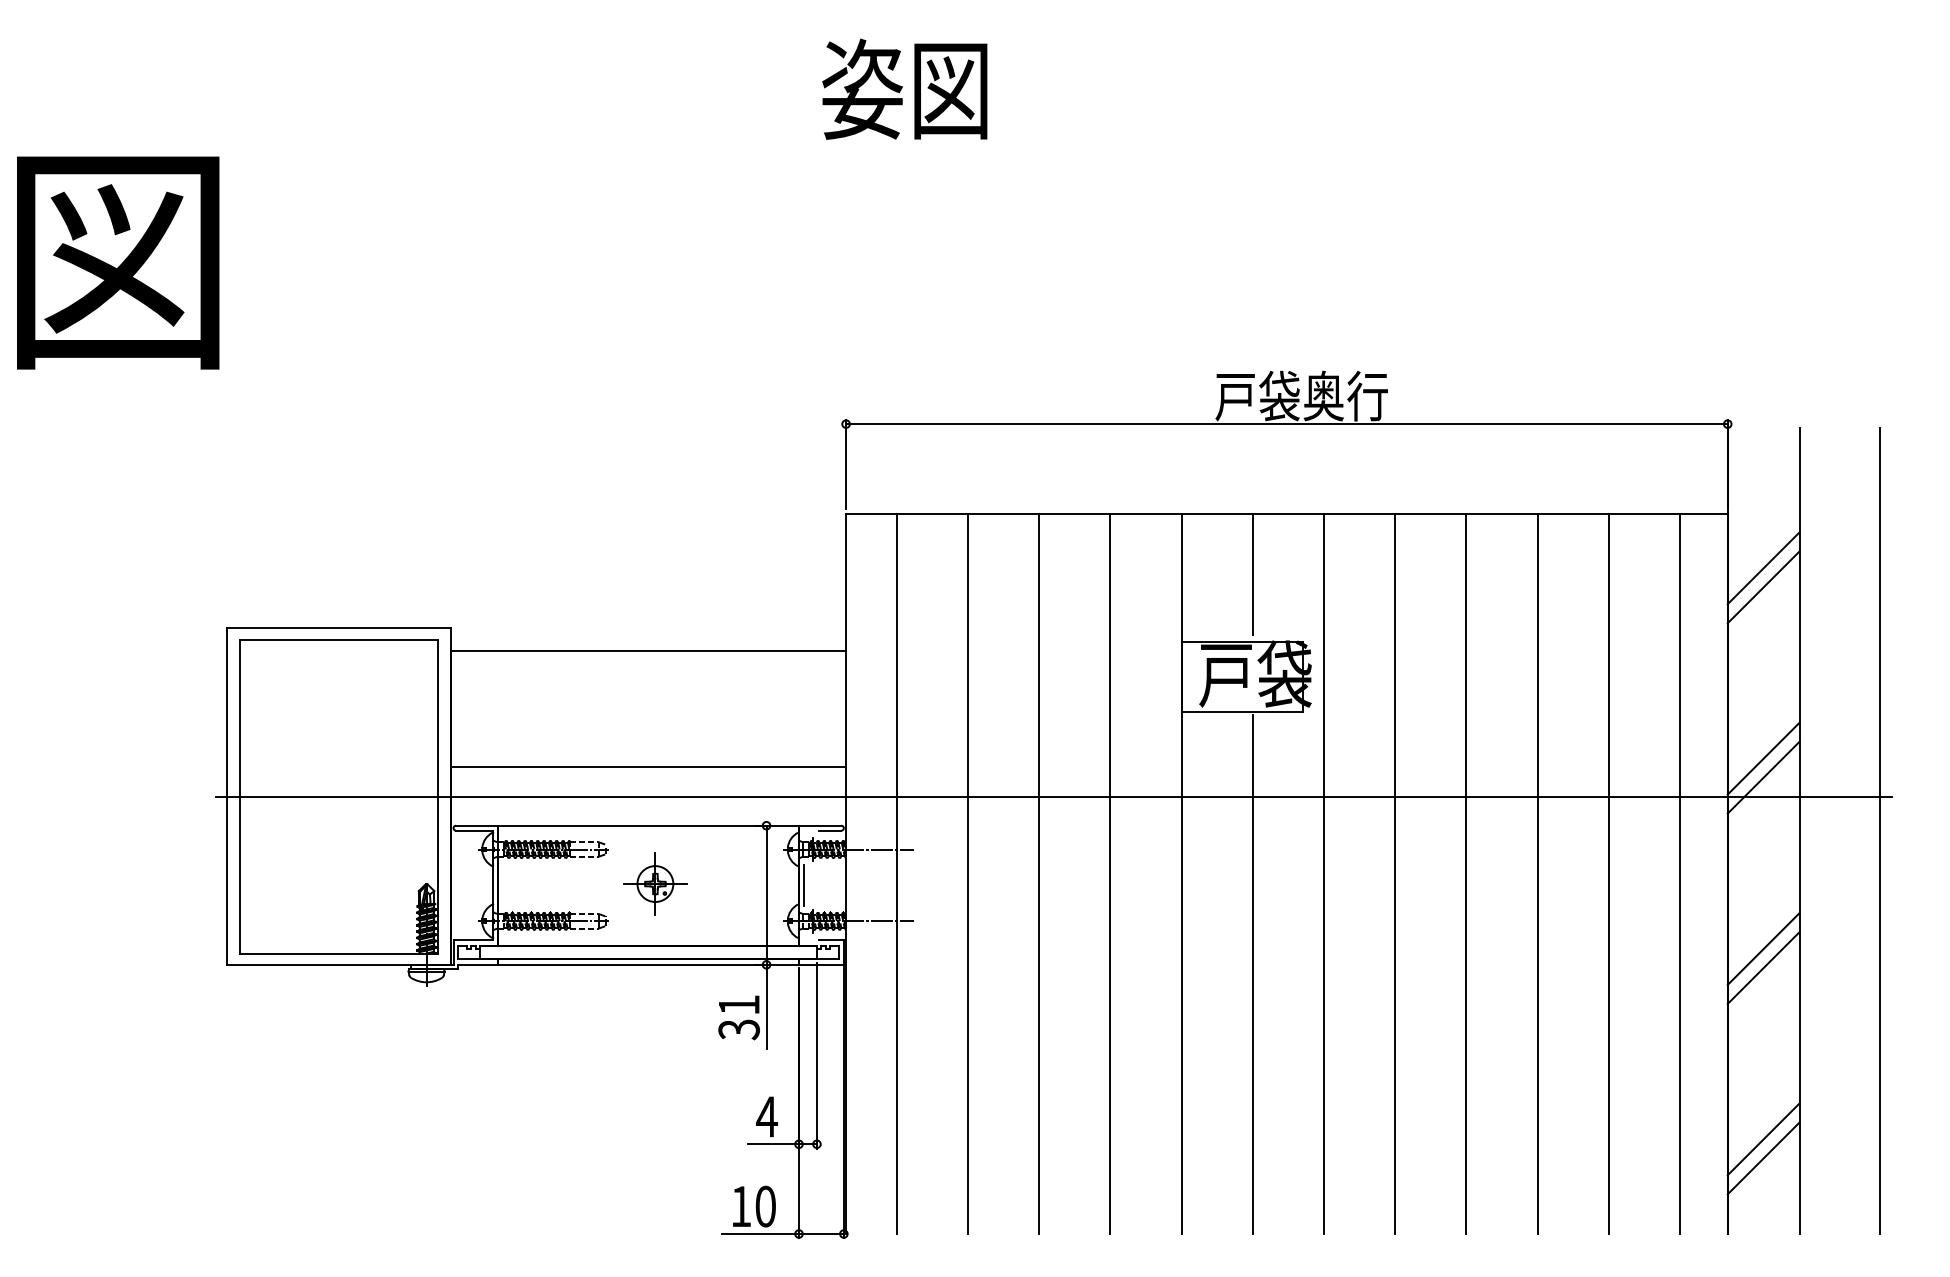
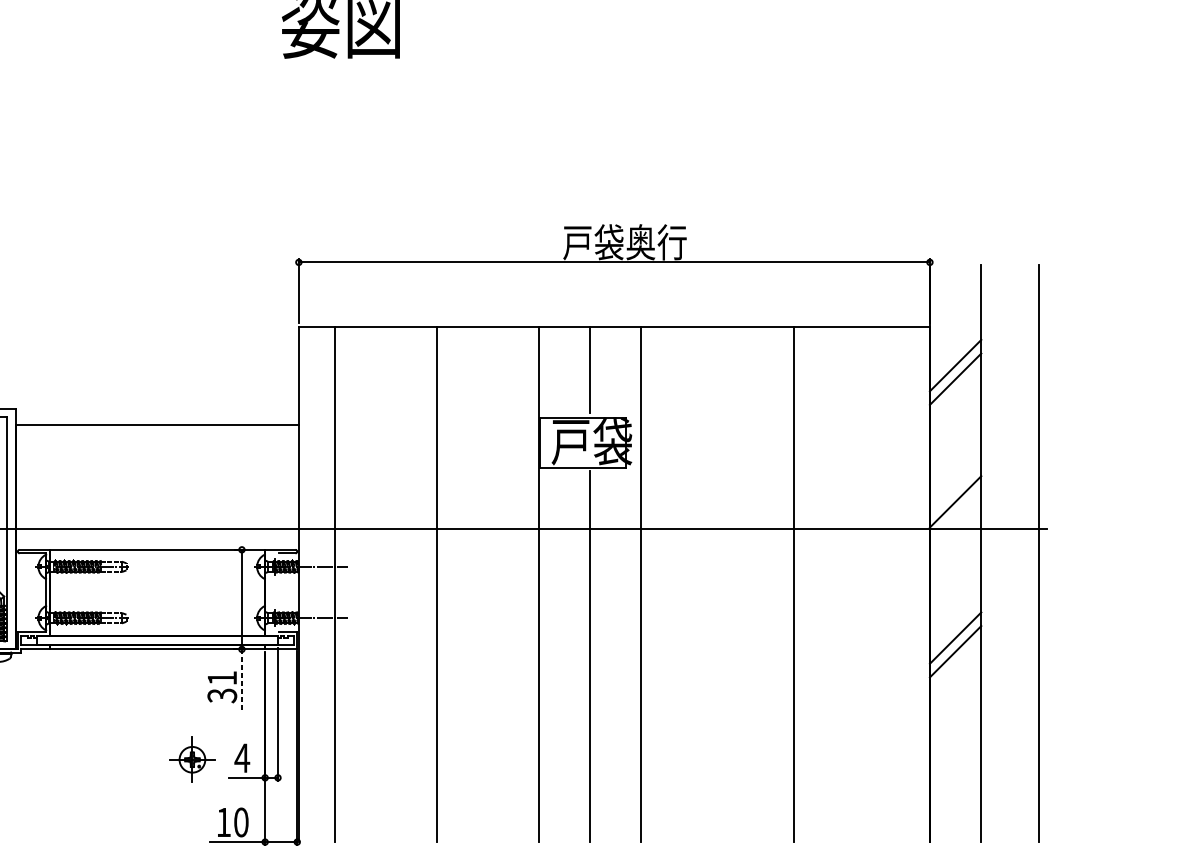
line: (648, 767) -> (157, 508), removed
line: (1763, 777) -> (955, 515), removed
line: (967, 873) -> (385, 584), removed
line: (1110, 873) -> (488, 584), removed
line: (1395, 873) -> (692, 584), removed
line: (1466, 873) -> (742, 584), removed
line: (1608, 873) -> (844, 584), removed
line: (1680, 873) -> (896, 584), removed
part: (655, 883) -> (192, 759), moved
line: (803, 885) -> (268, 592), removed
line: (766, 1007) -> (241, 679), solid -> dashed
line: (1763, 1139) -> (955, 774), removed
line: (1763, 1158) -> (955, 788), removed

